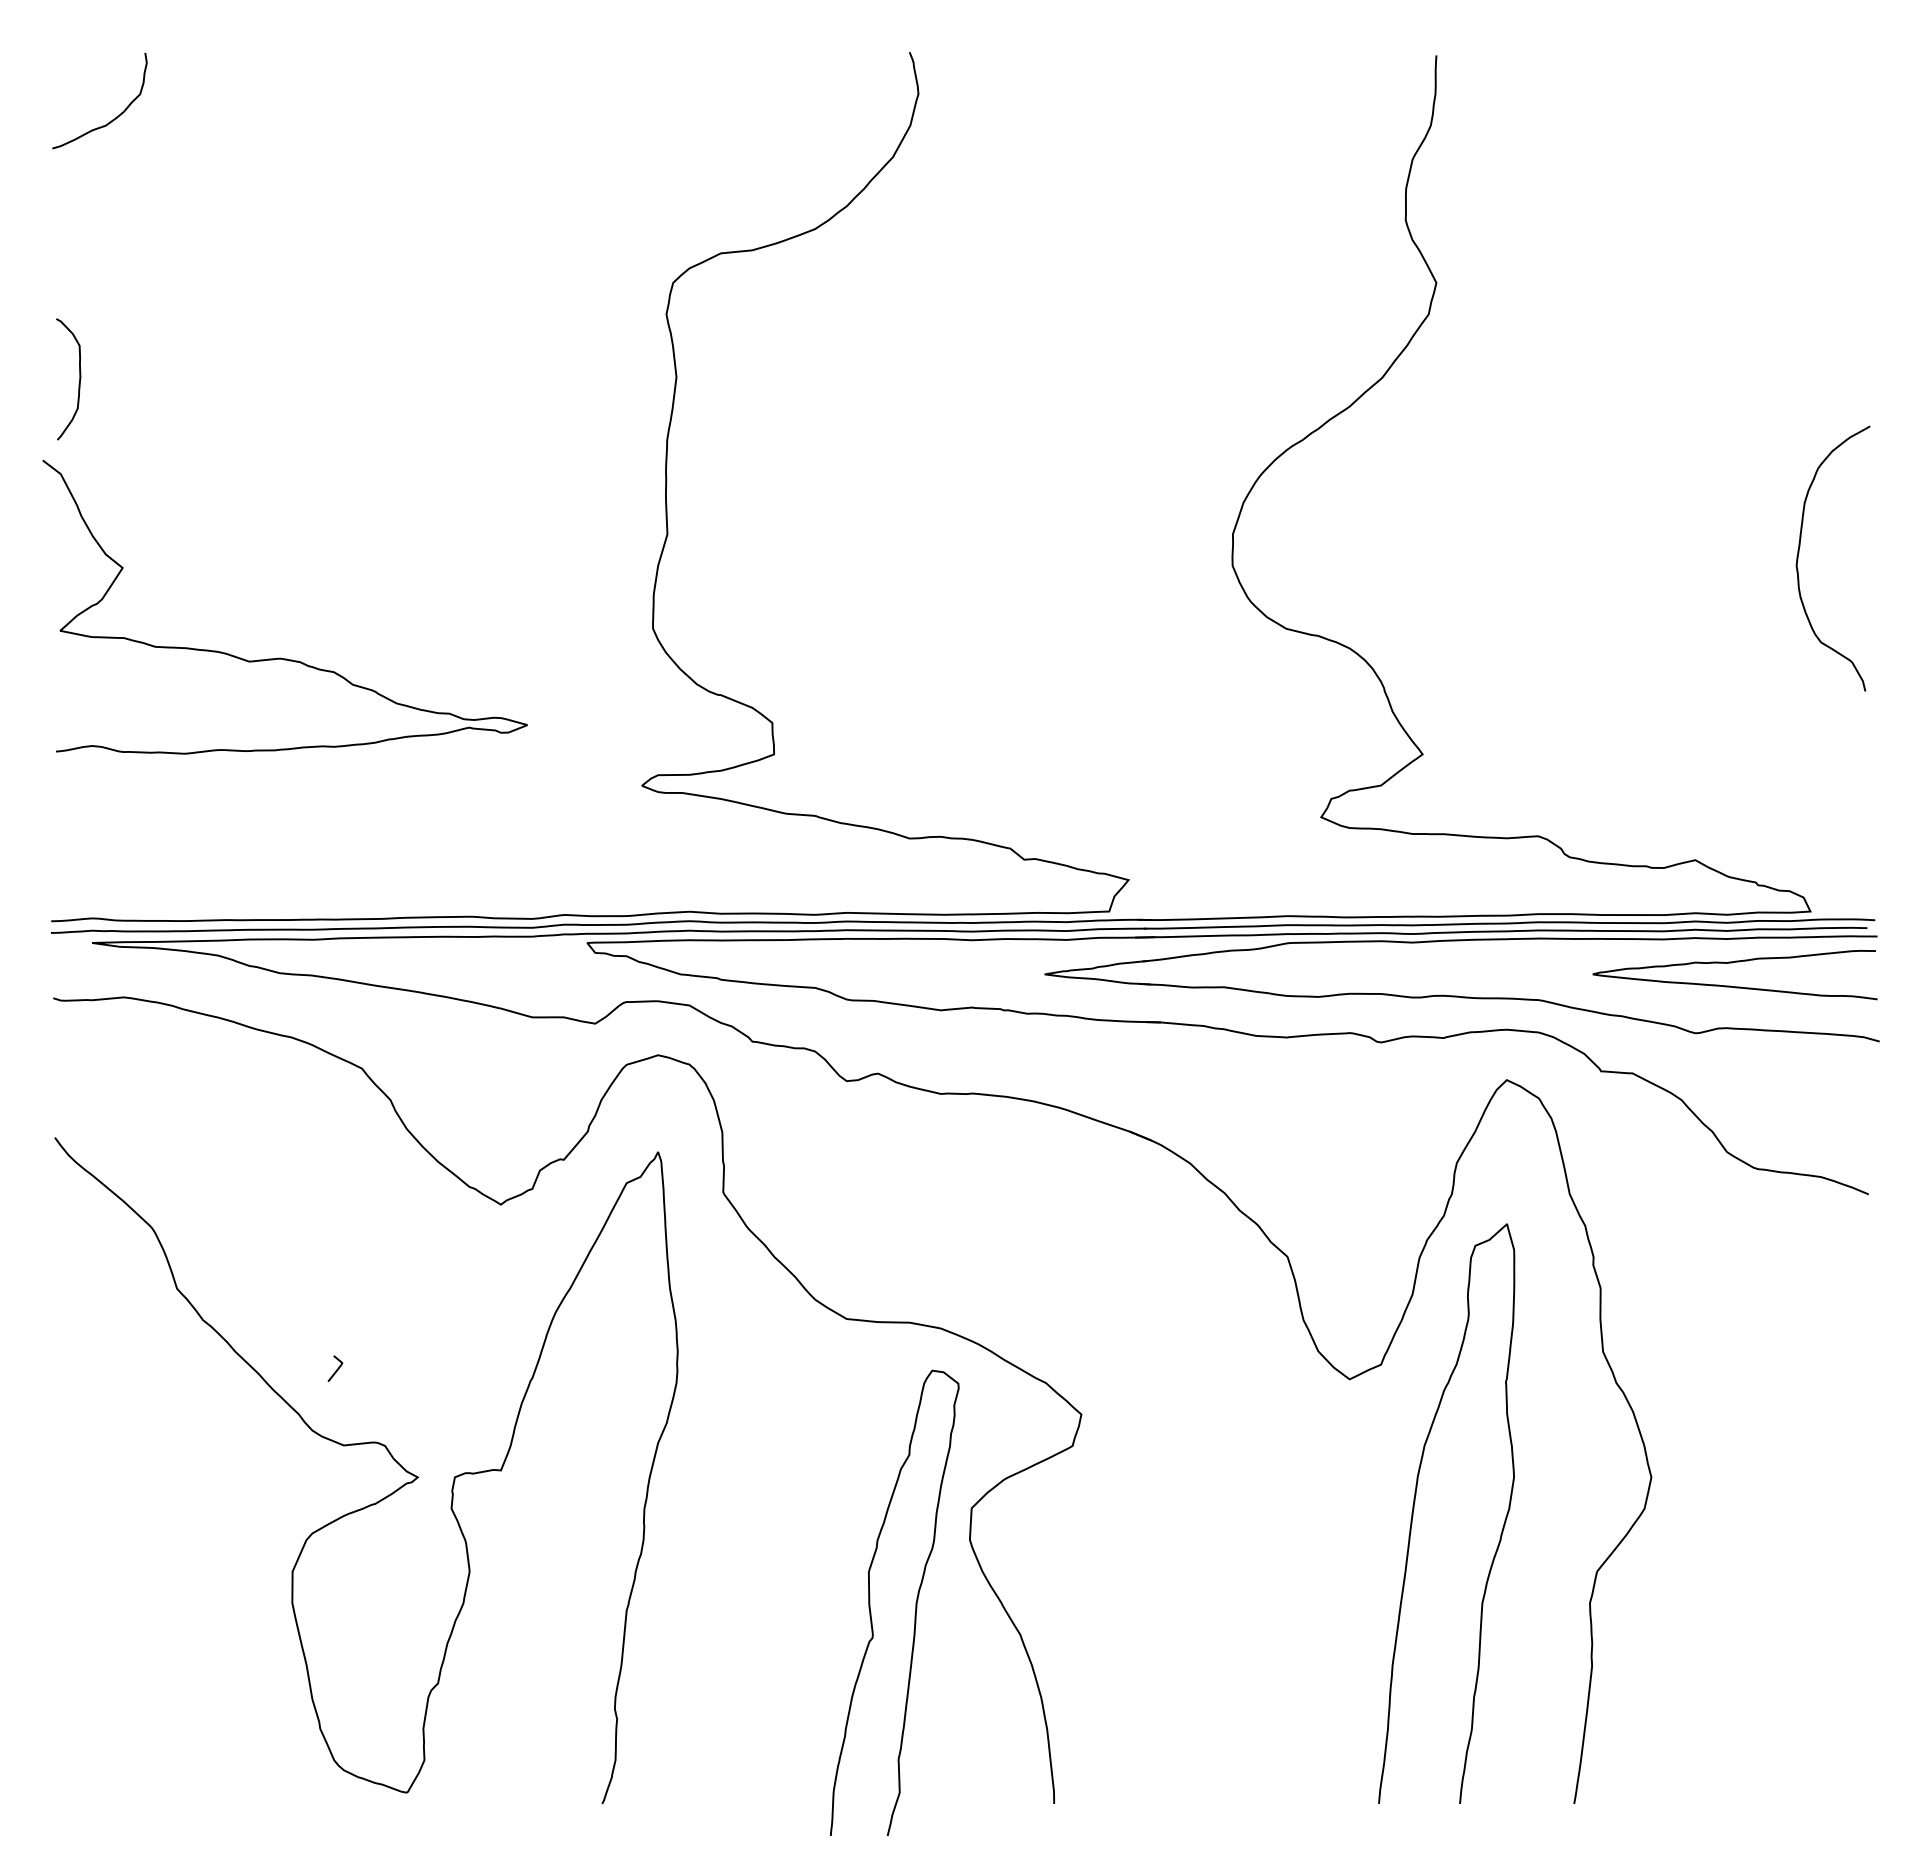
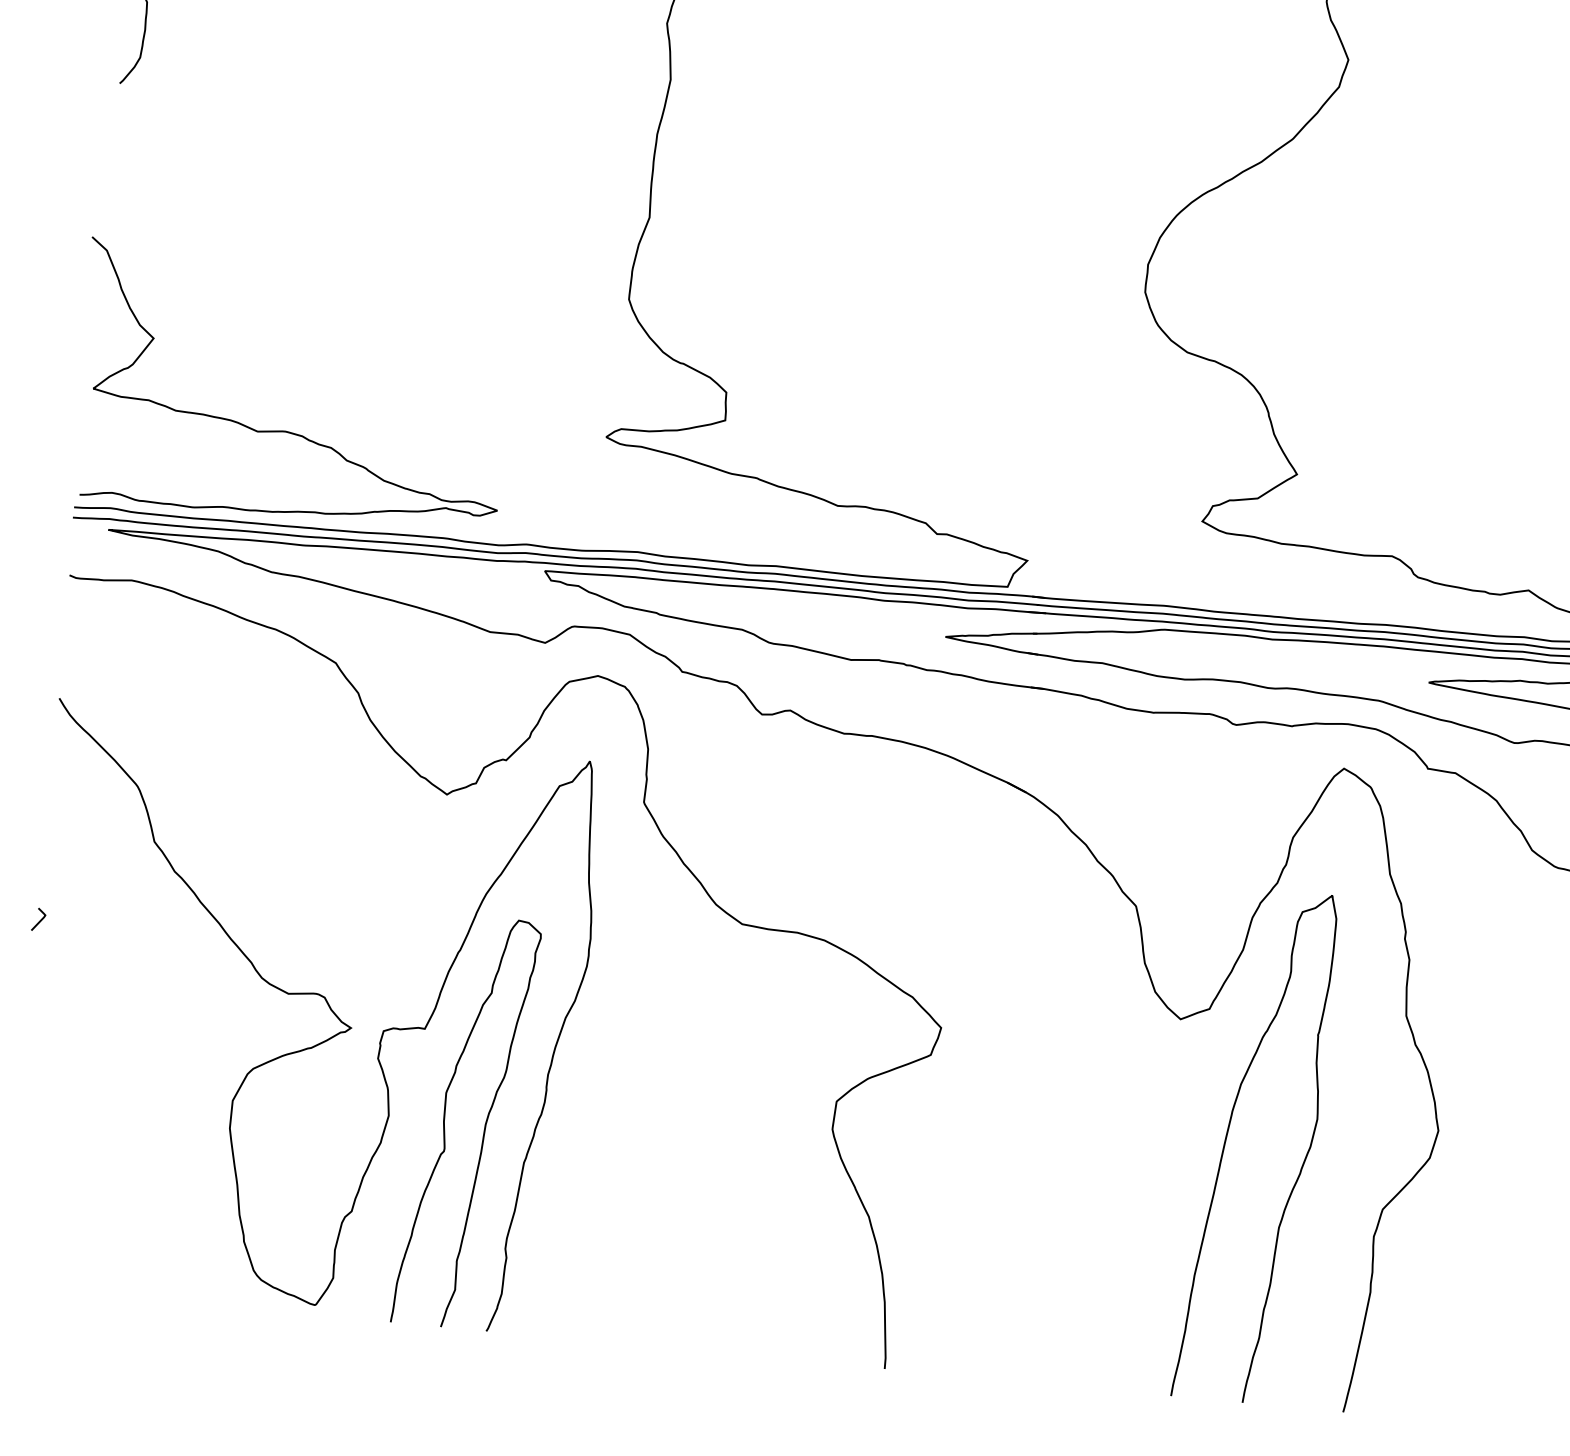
curve: (281, 657) -> (286, 430), moved
curve: (336, 1369) -> (39, 920), moved
curve: (915, 1602) -> (484, 1123), moved

